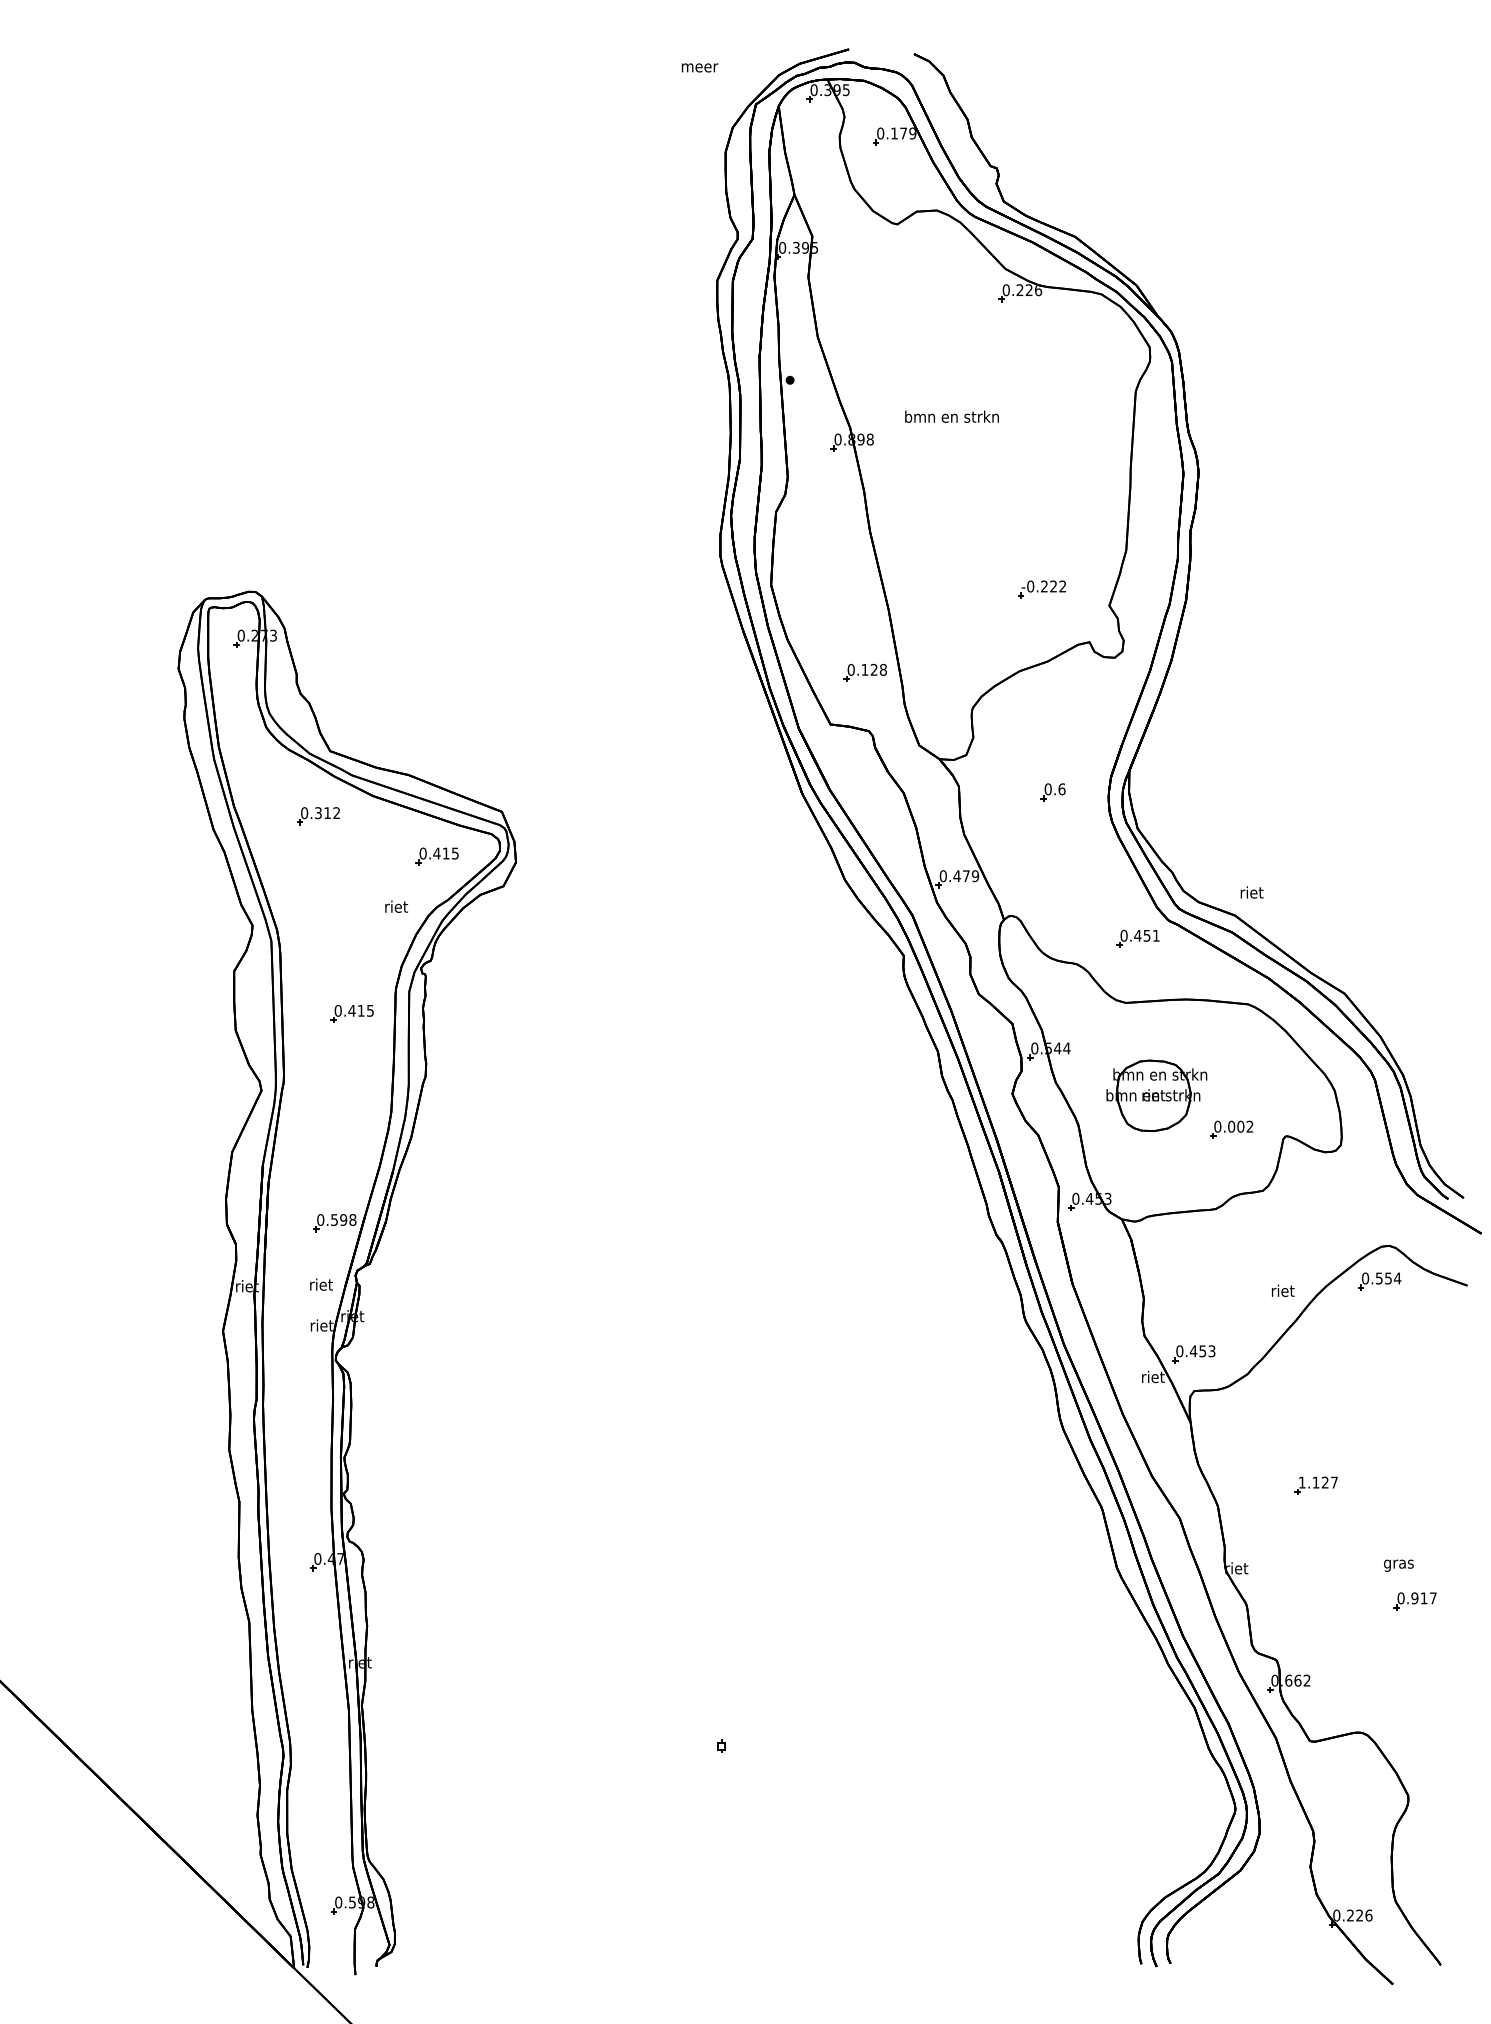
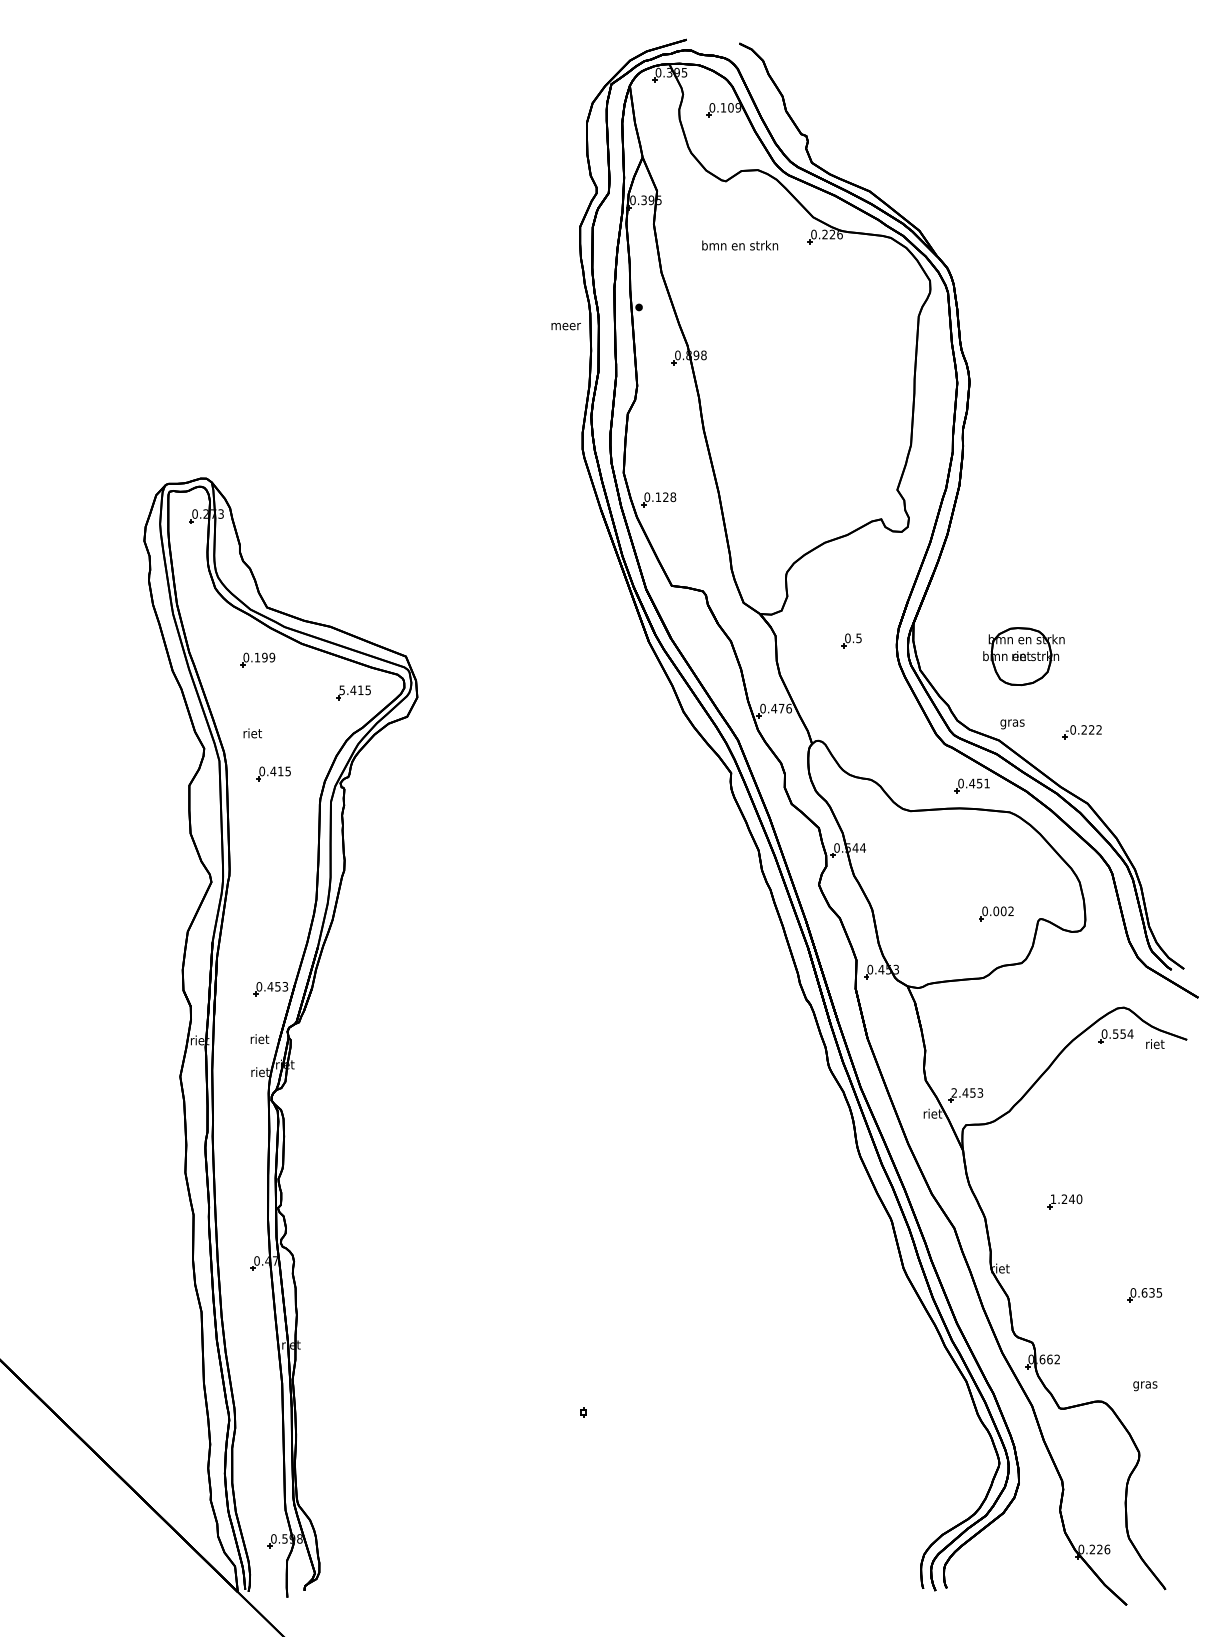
text: (700, 67) -> (566, 326), moved
text: (903, 133) -> (730, 107), 0.179 -> 0.109
text: (951, 416) -> (739, 245), moved
part: (1041, 589) -> (1081, 732), moved
part: (864, 672) -> (658, 499), moved
text: (1061, 789) -> (858, 638), 0.6 -> 0.5
text: (327, 813) -> (264, 657), 0.312 -> 0.199
text: (422, 853) -> (341, 690), 0.415 -> 5.415
text: (975, 876) -> (789, 708), 0.479 -> 0.476
text: (1251, 893) -> (1012, 722), riet -> gras
text: (396, 906) -> (252, 733), moved
part: (1137, 938) -> (971, 785), moved
part: (351, 1013) -> (272, 773), moved
part: (1156, 1095) -> (1023, 656), moved
text: (343, 1219) -> (277, 986), 0.598 -> 0.453
text: (1282, 1290) -> (1154, 1043), moved
text: (1179, 1351) -> (954, 1093), 0.453 -> 2.453
text: (1325, 1482) -> (1072, 1199), 1.127 -> 1.240
text: (1398, 1565) -> (1145, 1386), moved
text: (1423, 1598) -> (1151, 1292), 0.917 -> 0.635

